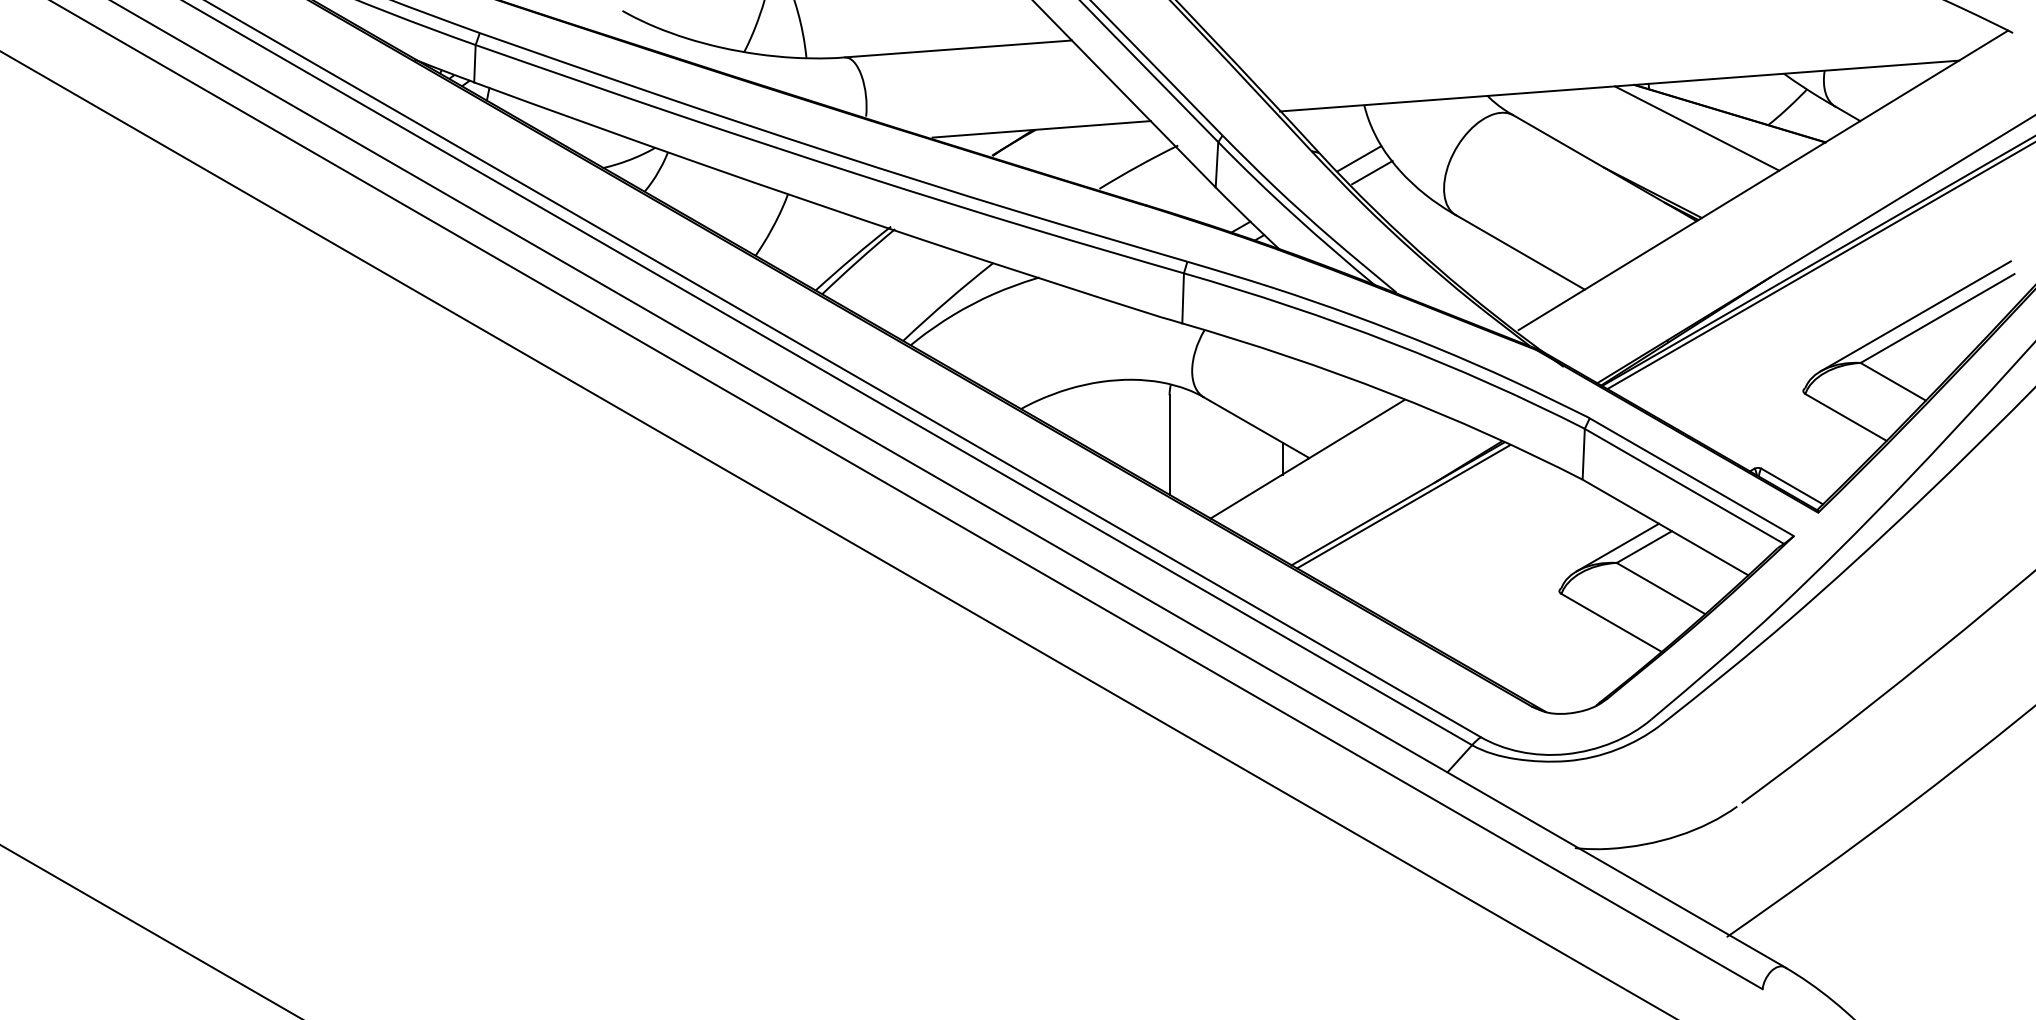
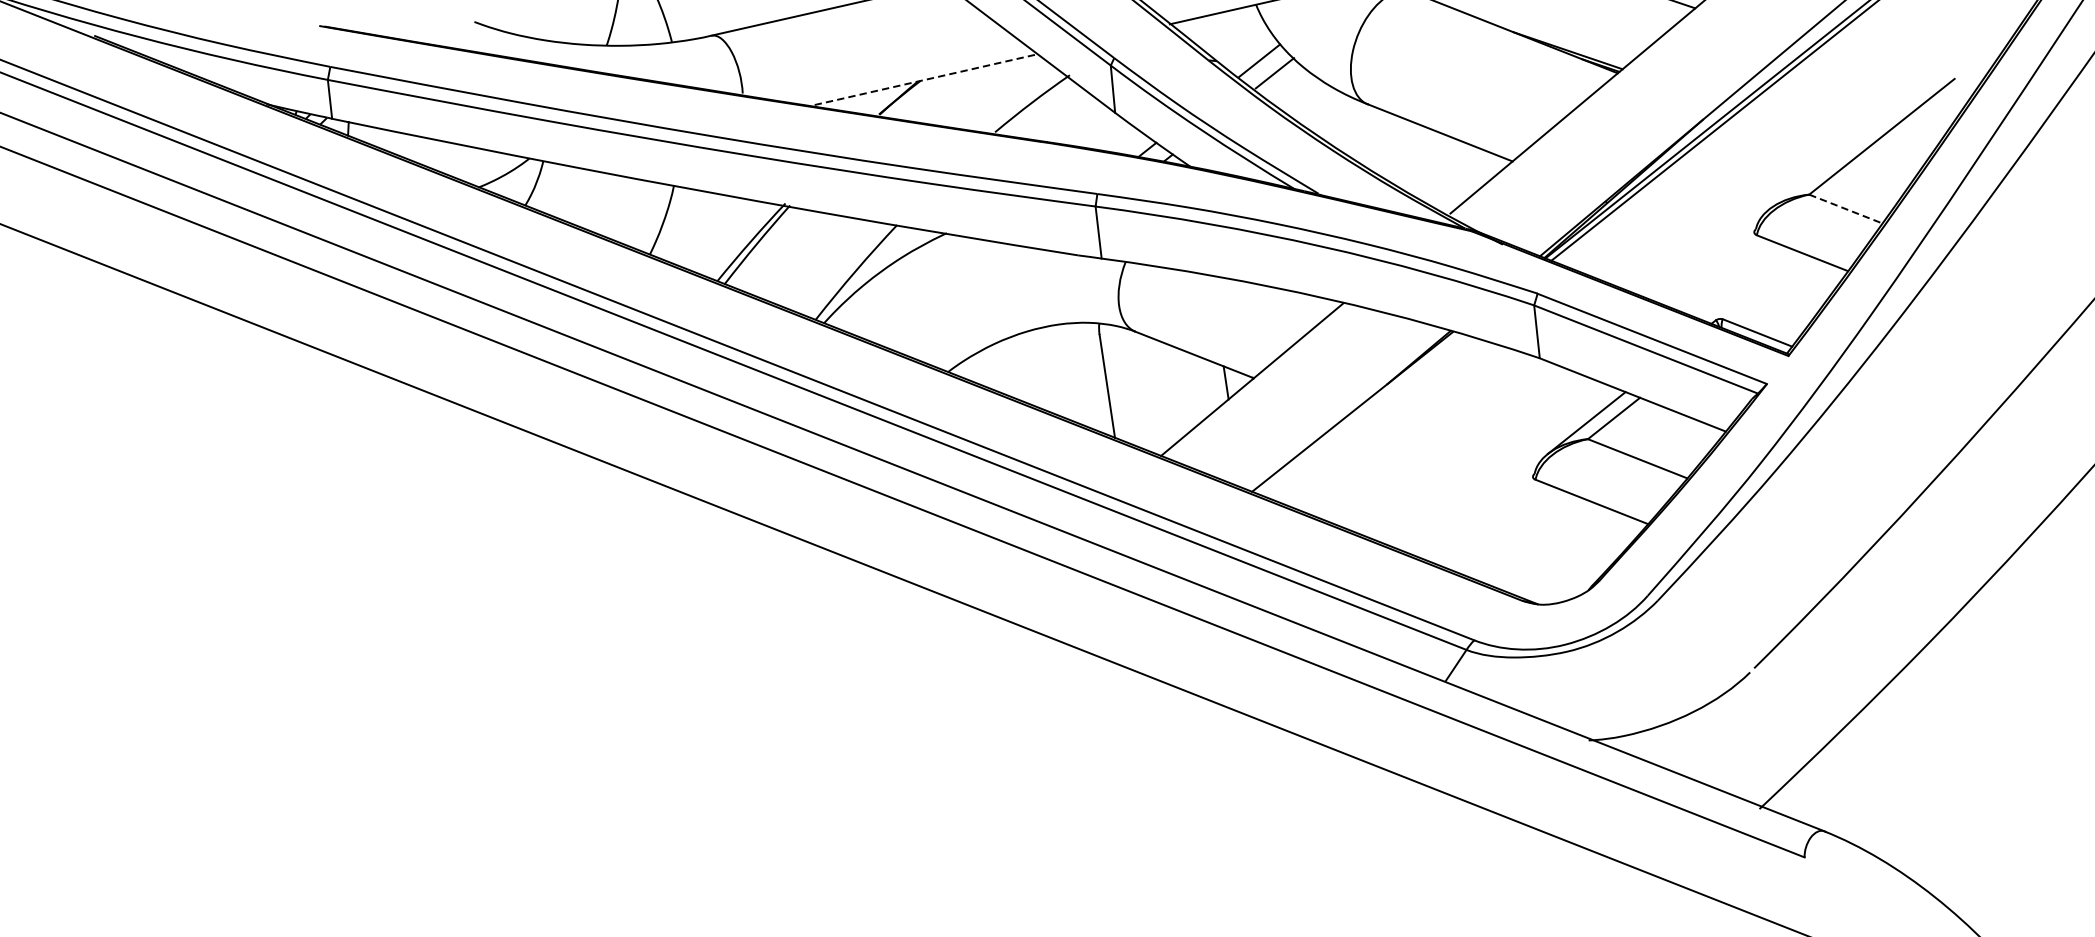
line: (1042, 129) -> (927, 79), solid -> dashed
line: (1915, 316) -> (1858, 138), removed
line: (1893, 381) -> (1846, 208), solid -> dashed
line: (1403, 506) -> (1358, 413), removed

